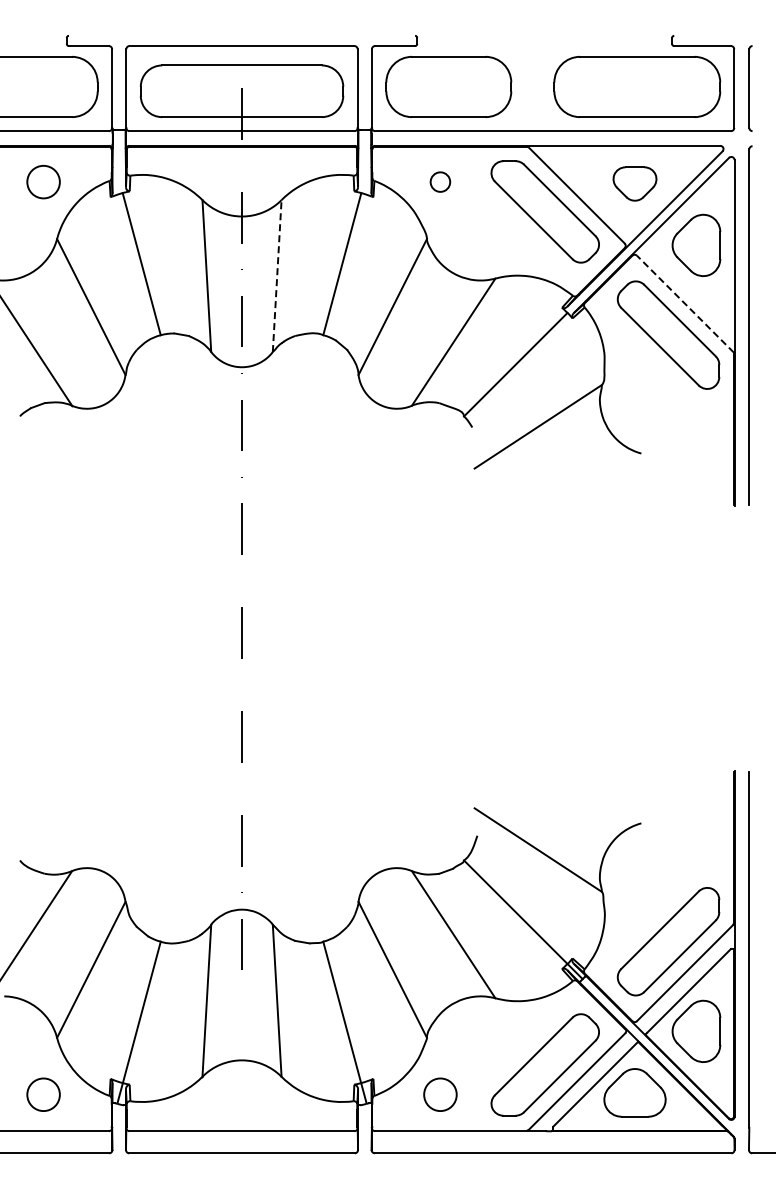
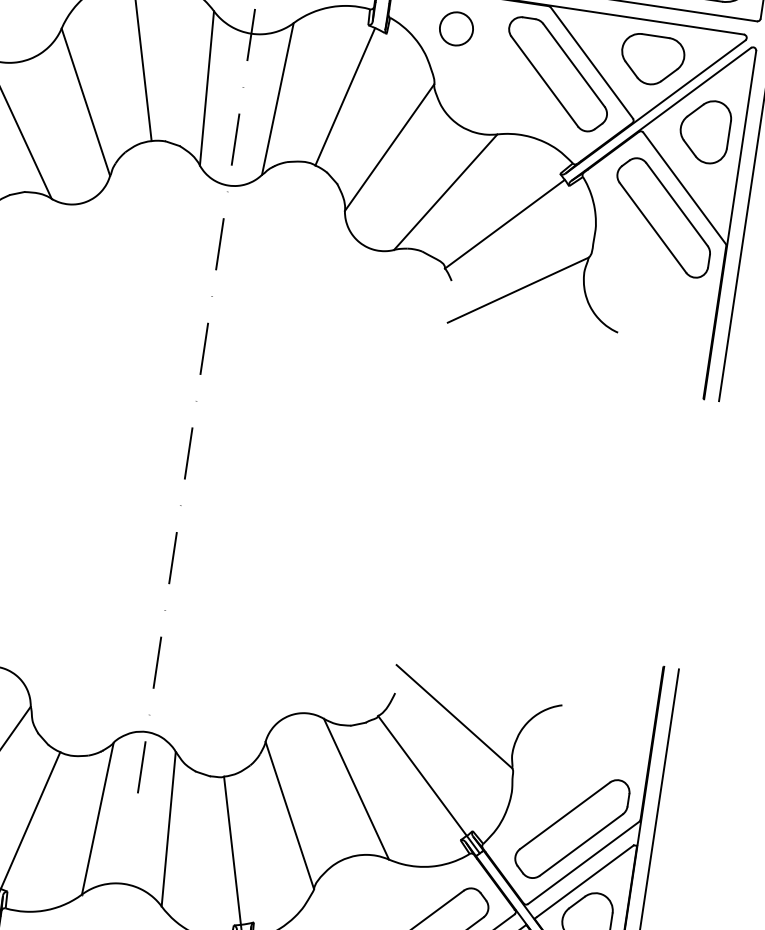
circle: (440, 181) -> (456, 28), size x1.67
part: (634, 183) -> (651, 59), size x1.43
line: (277, 275) -> (278, 98), dashed -> solid
line: (685, 304) -> (684, 189), dashed -> solid

